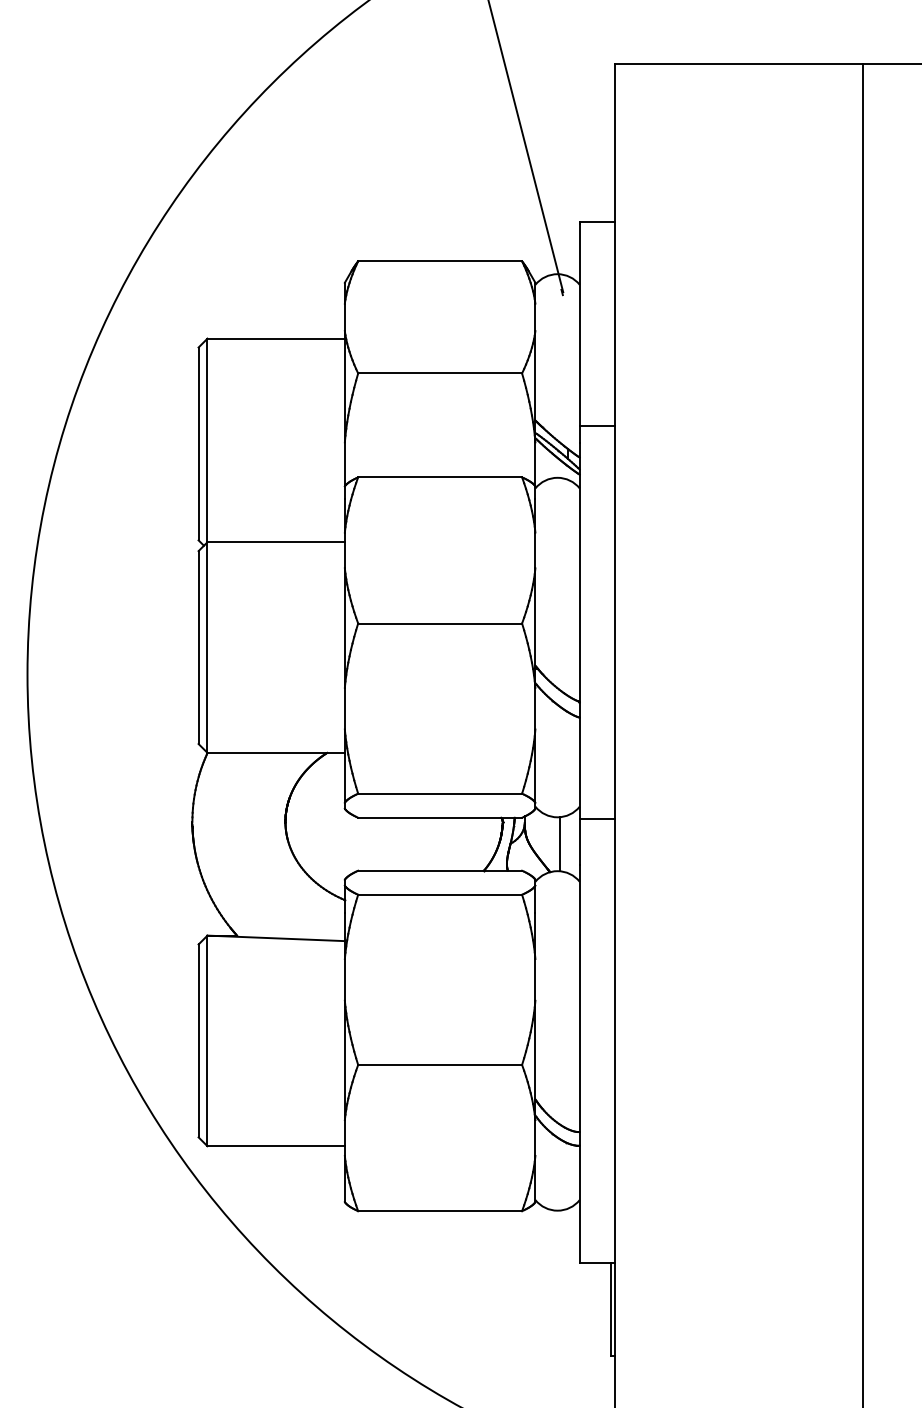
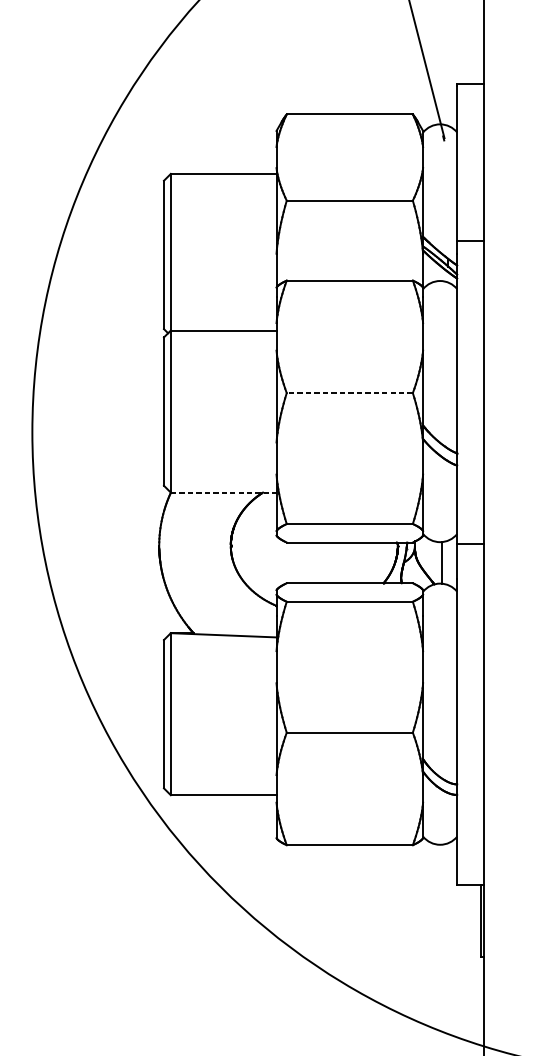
line: (440, 623) -> (350, 393), solid -> dashed
line: (276, 752) -> (223, 492), solid -> dashed

